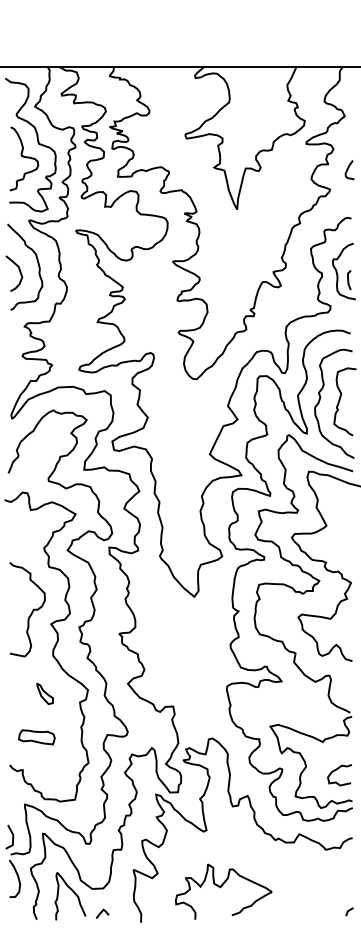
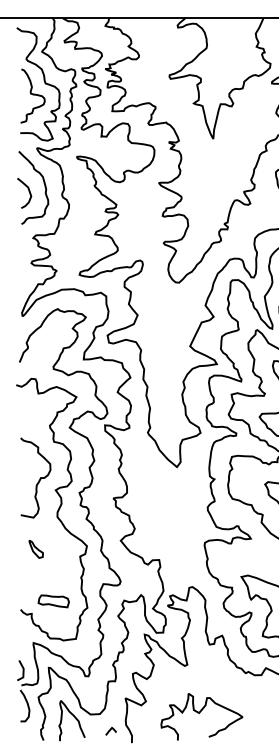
part: (44, 693) -> (35, 548), moved
part: (36, 737) -> (53, 601), moved
line: (102, 912) -> (111, 730), moved

